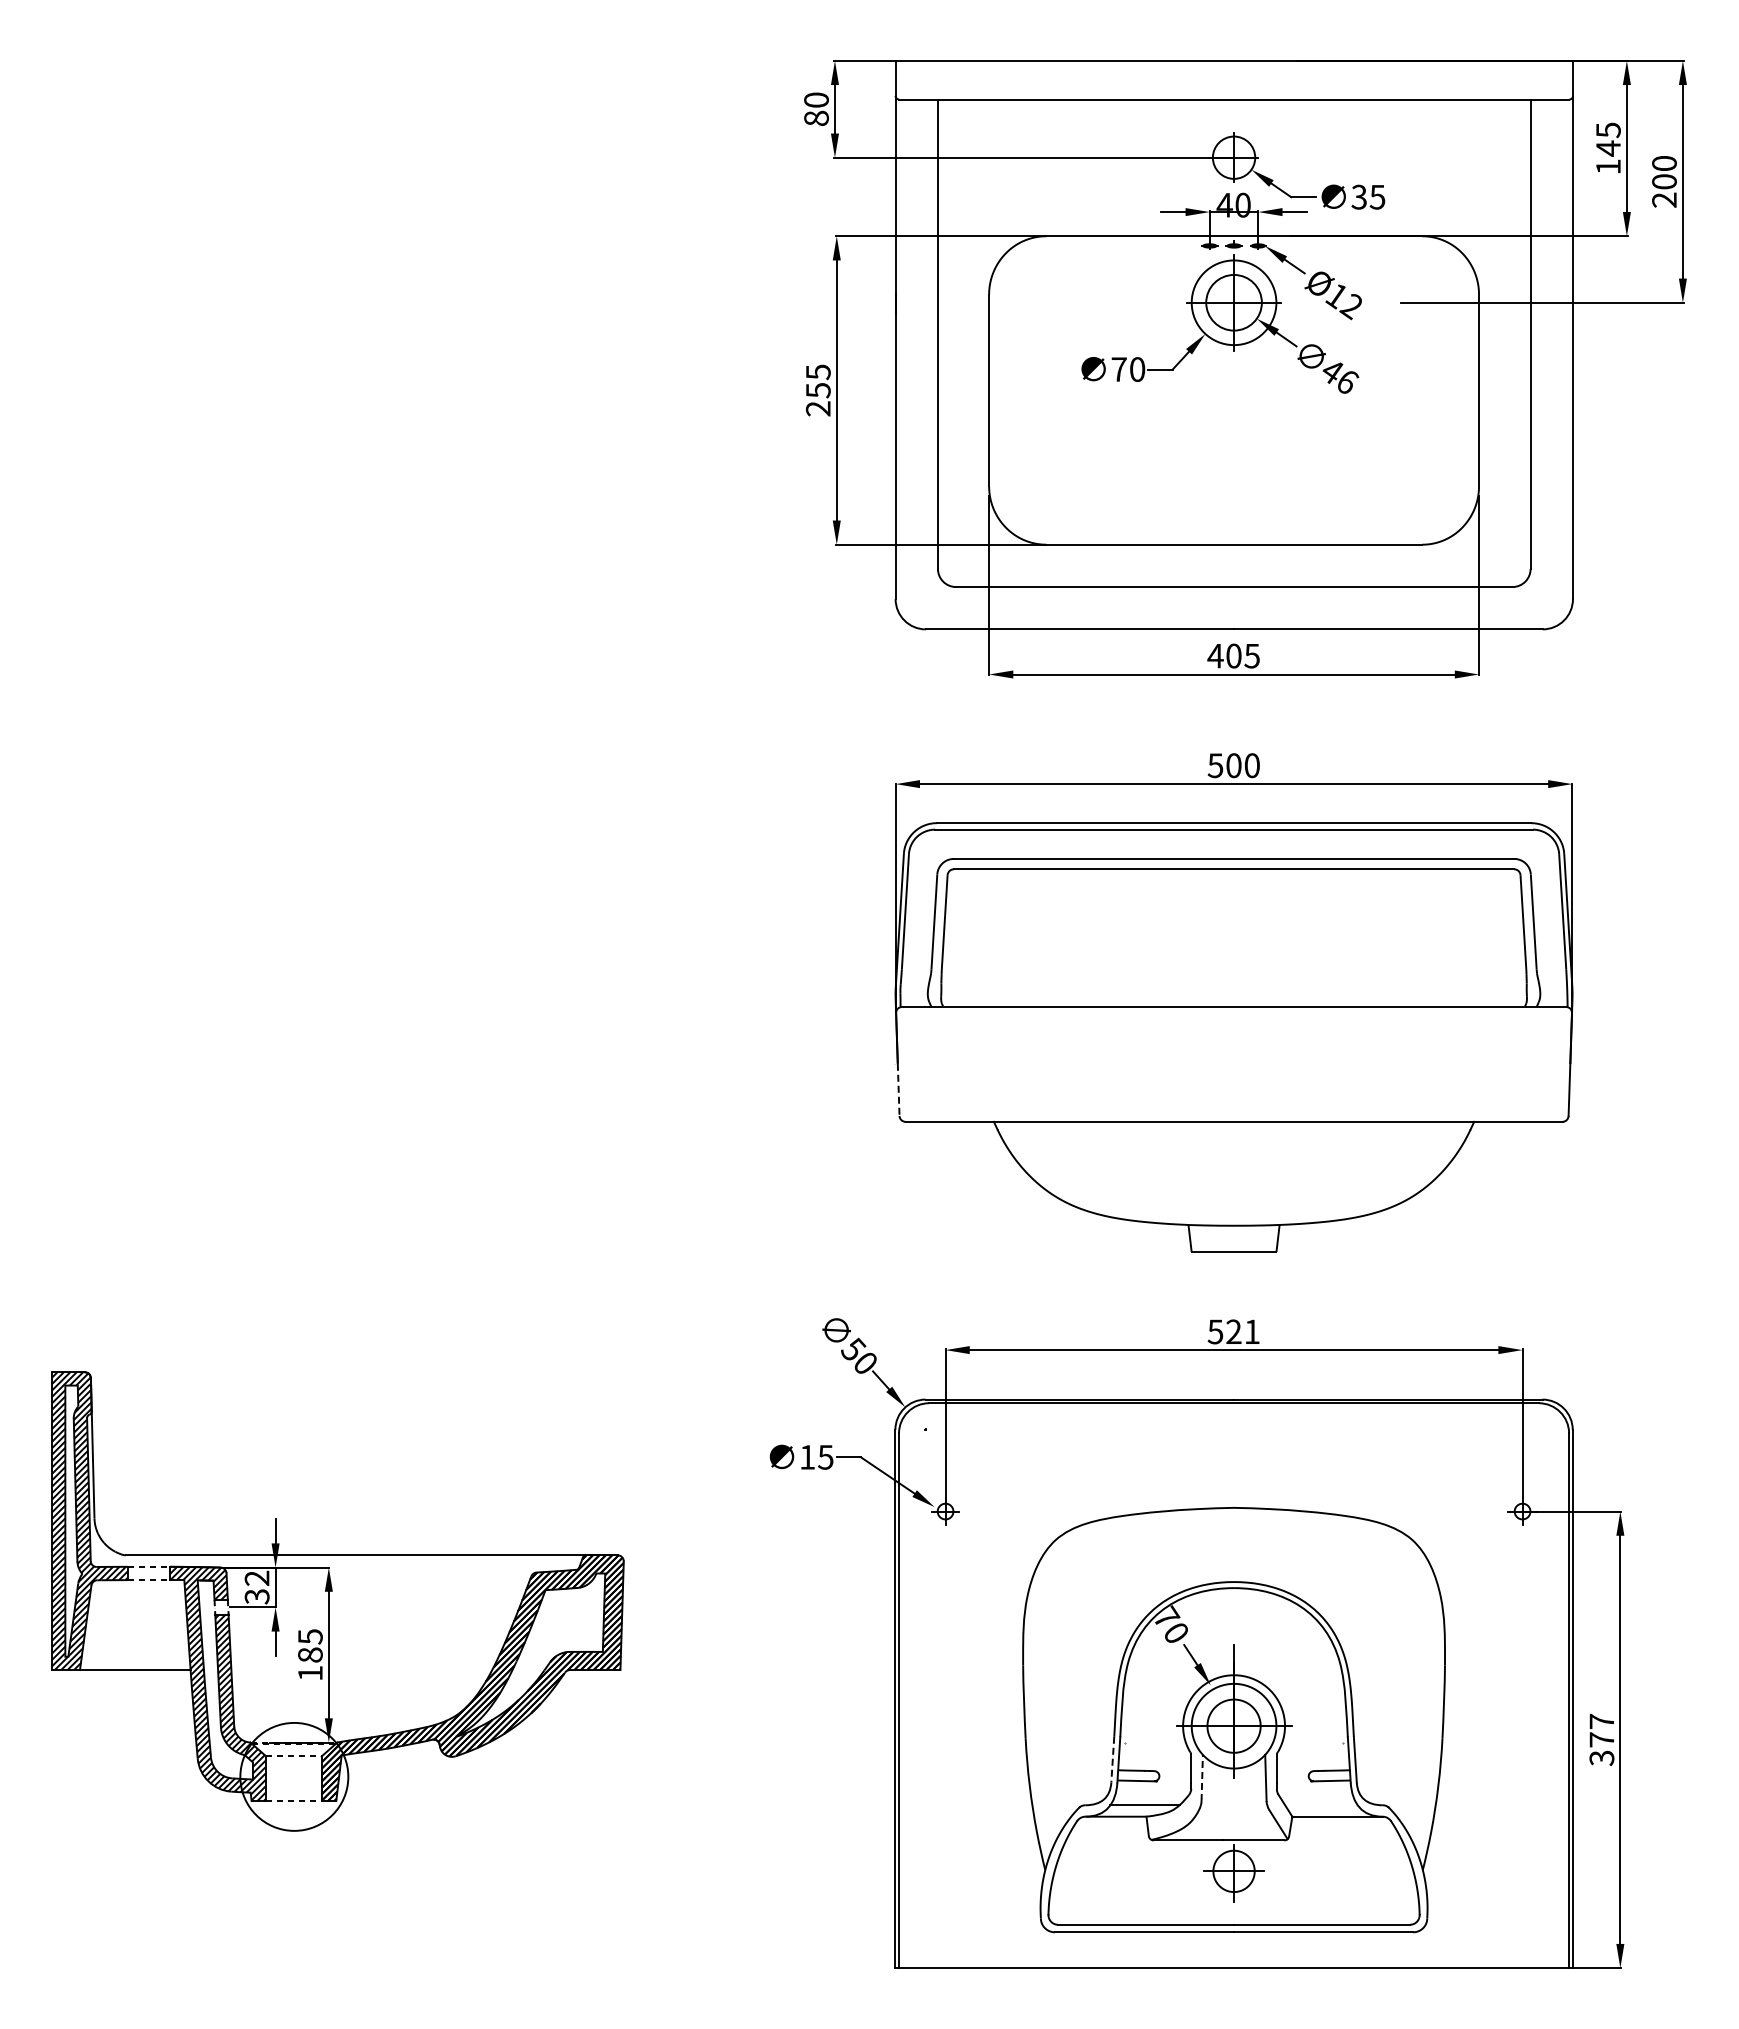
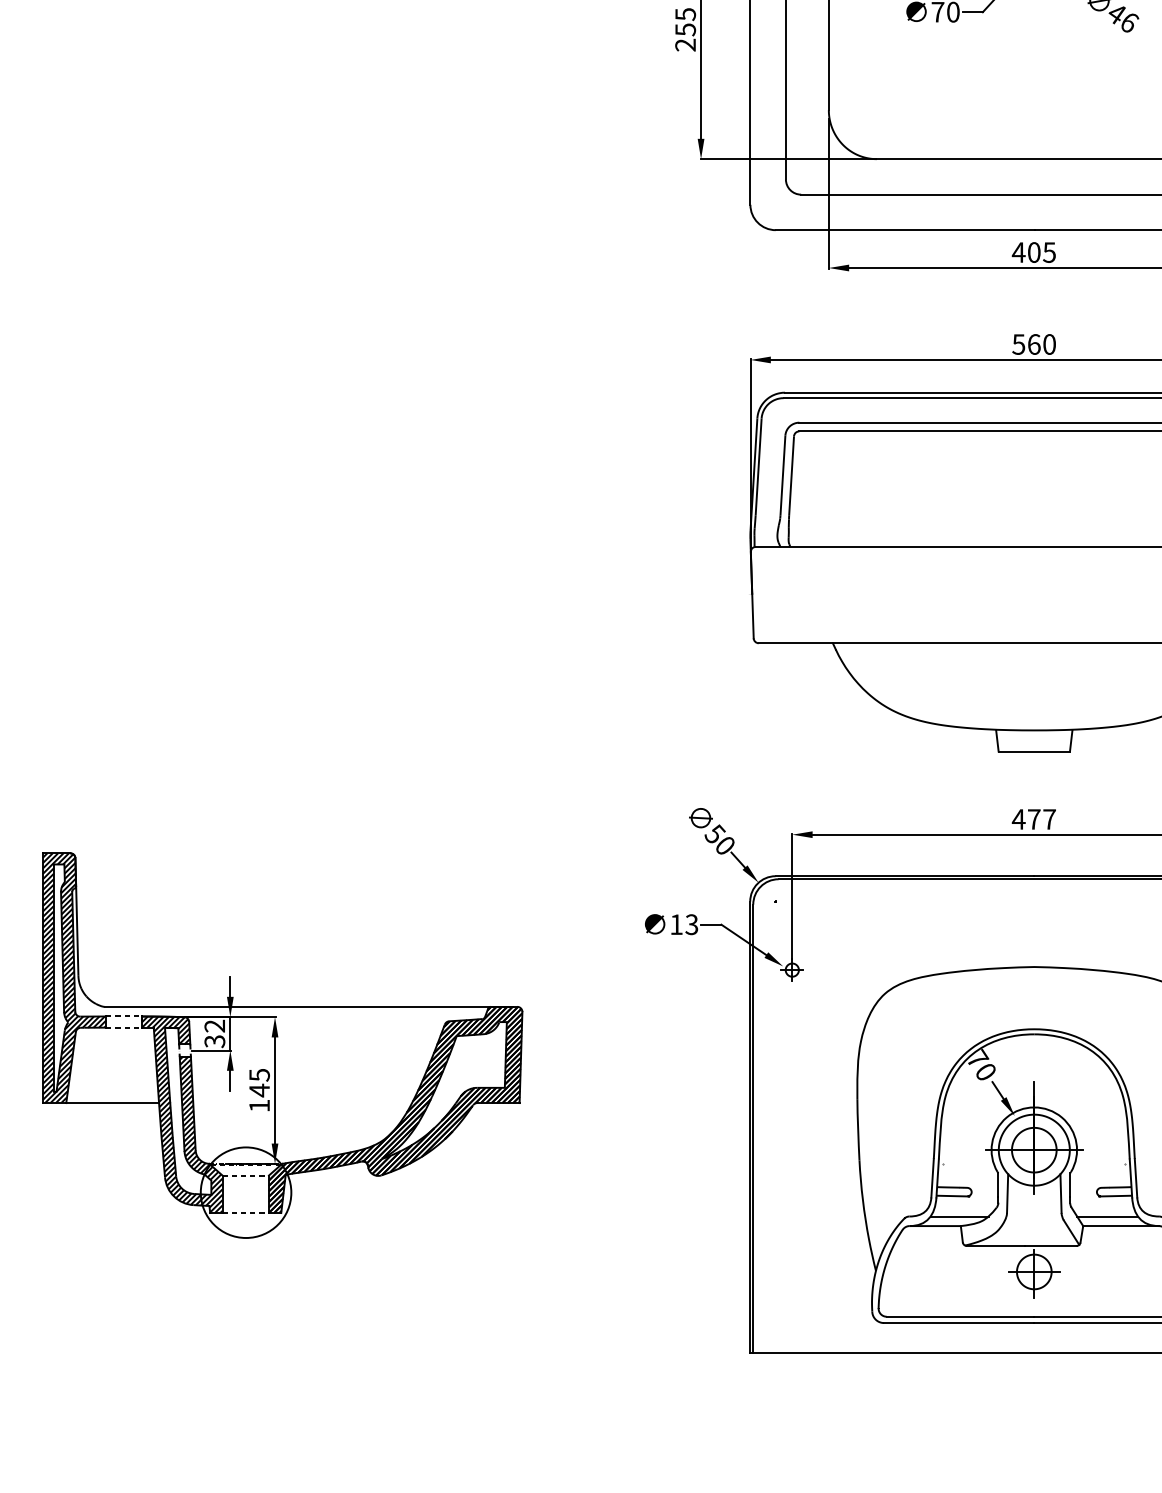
text: (1233, 765) -> (1033, 344), 500 -> 560
line: (898, 1090) -> (752, 616), dashed -> solid
text: (1233, 1331) -> (1033, 819), 521 -> 477
text: (825, 1456) -> (691, 923), 15 -> 13
text: (310, 1655) -> (259, 1090), 185 -> 145
line: (1112, 1759) -> (932, 1178), dashed -> solid
line: (1202, 1777) -> (1007, 1193), dashed -> solid
line: (1321, 1805) -> (1107, 1216), added

